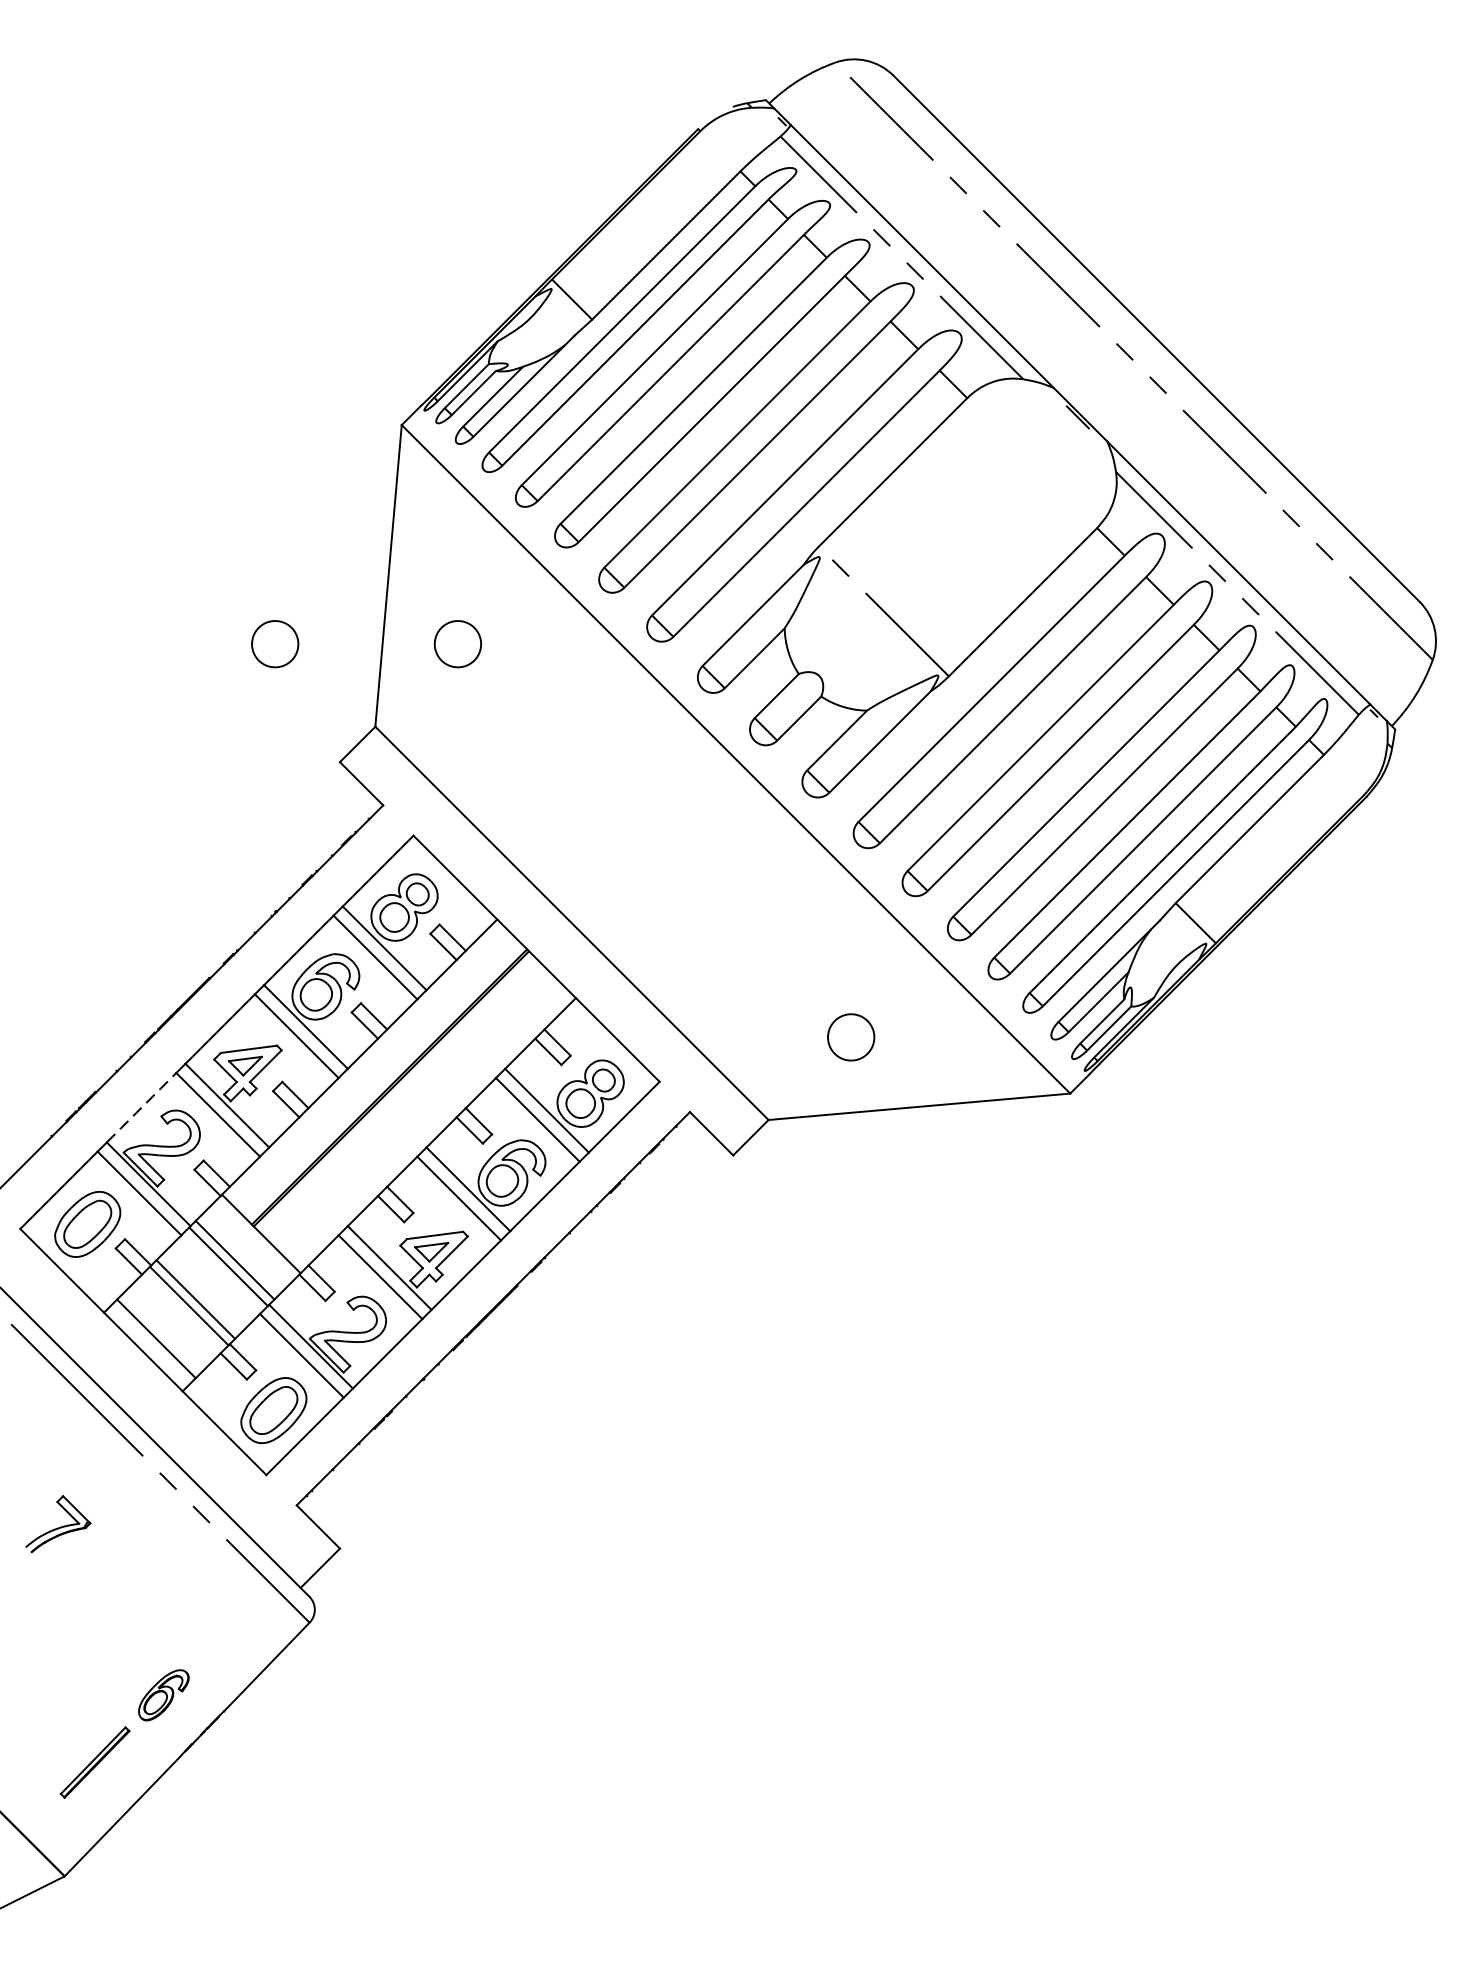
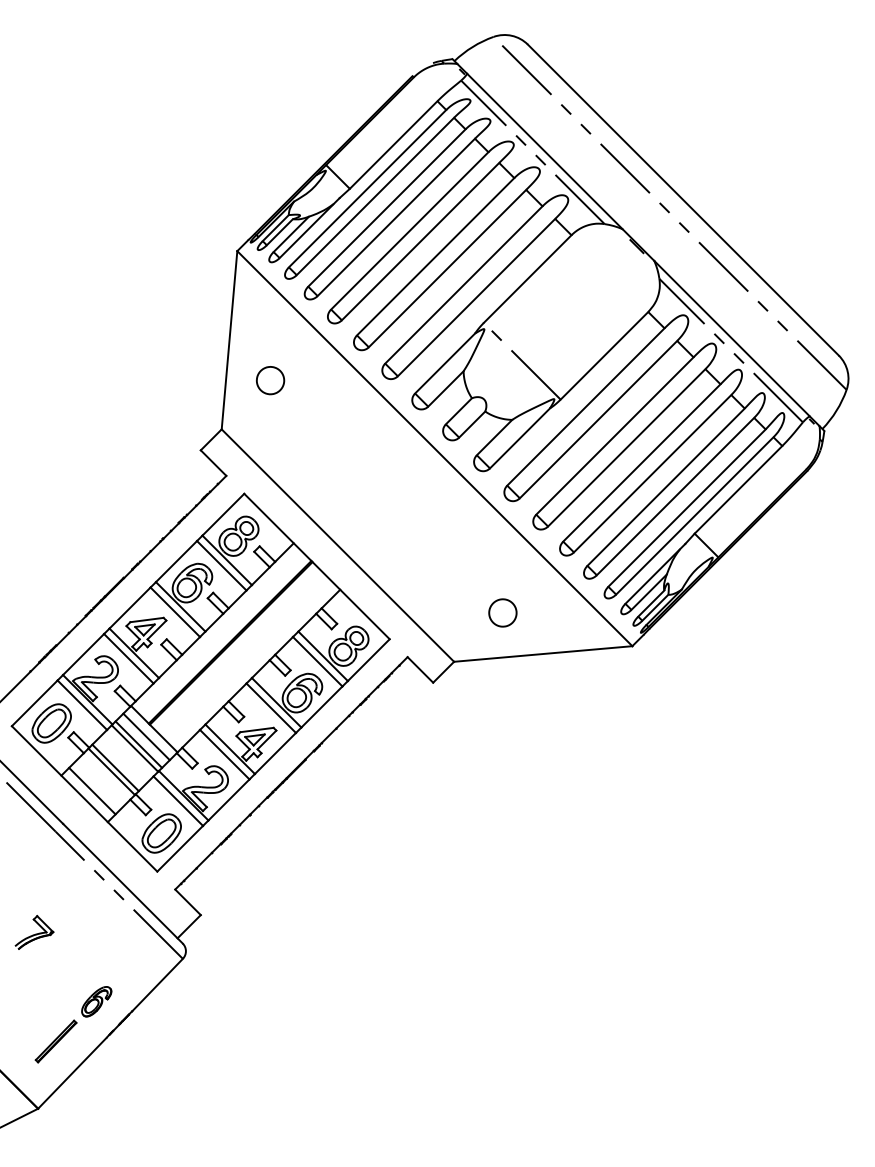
part: (275, 643) -> (162, 380), removed
line: (141, 1107) -> (83, 654), dashed -> solid
line: (248, 1246) -> (146, 736), added
part: (58, 1523) -> (34, 932), moved

